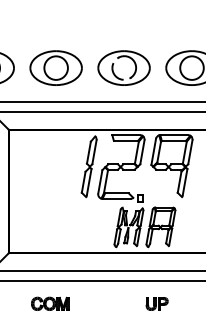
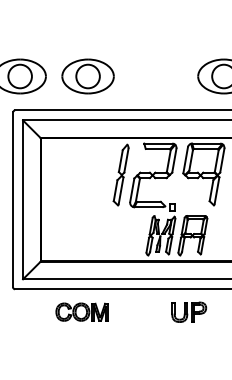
part: (123, 68) -> (155, 76), removed
part: (50, 304) -> (82, 312), size x1.4
part: (156, 304) -> (188, 312), size x1.6

